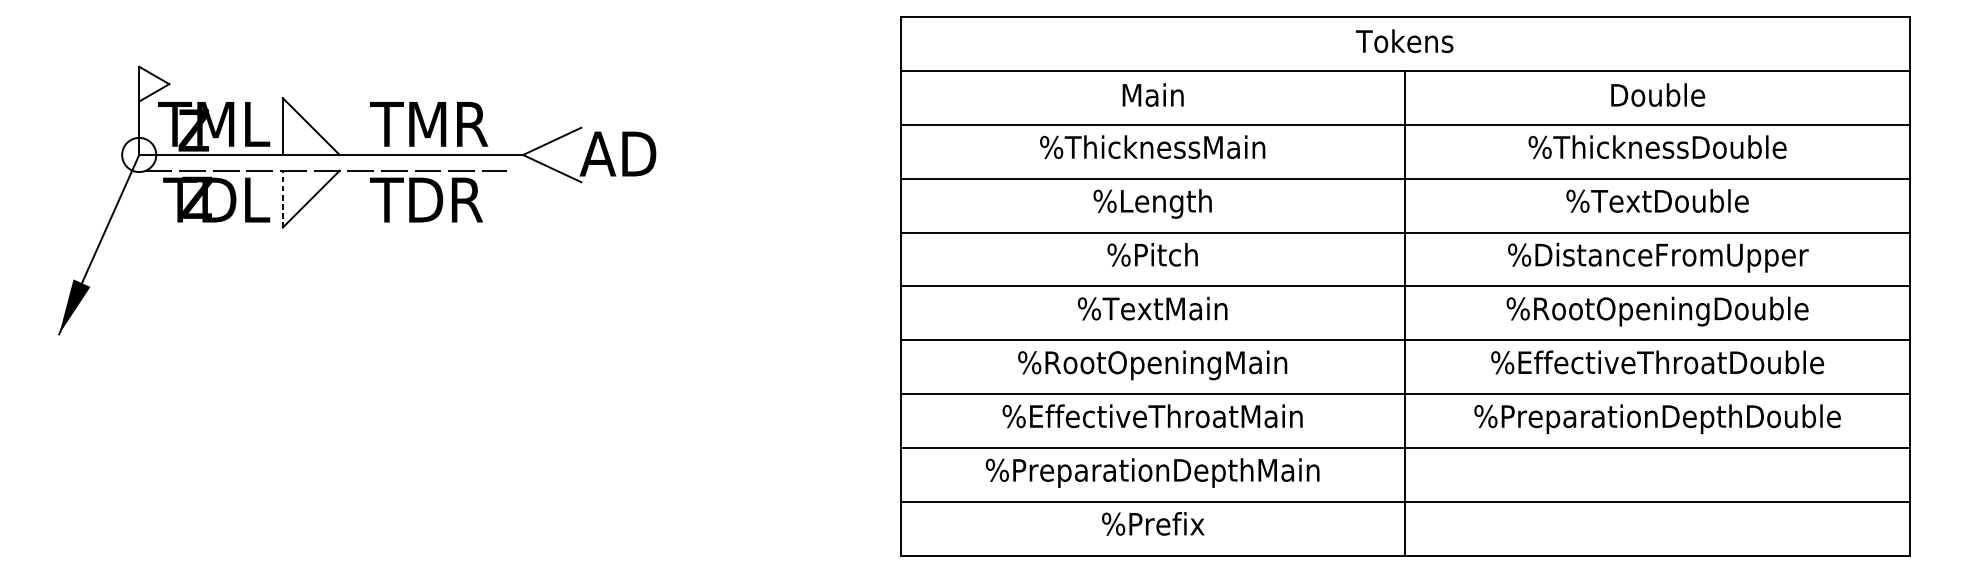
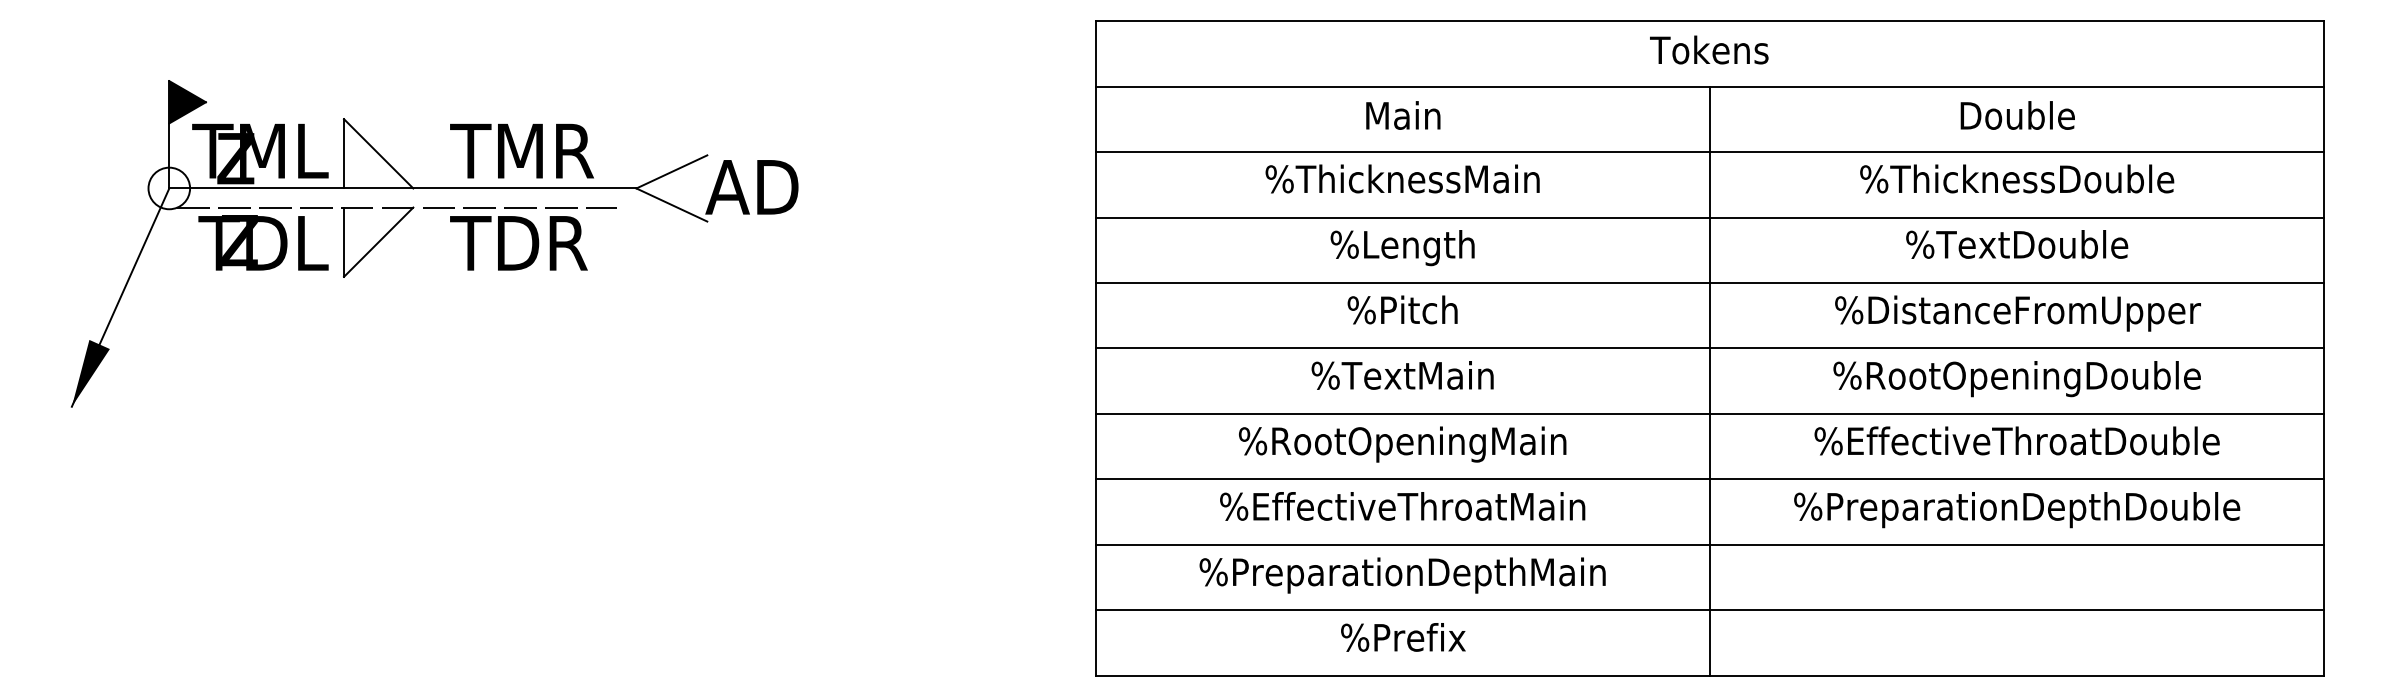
fill: (154, 84) -> (187, 102), added
line: (283, 199) -> (344, 242), dashed -> solid

